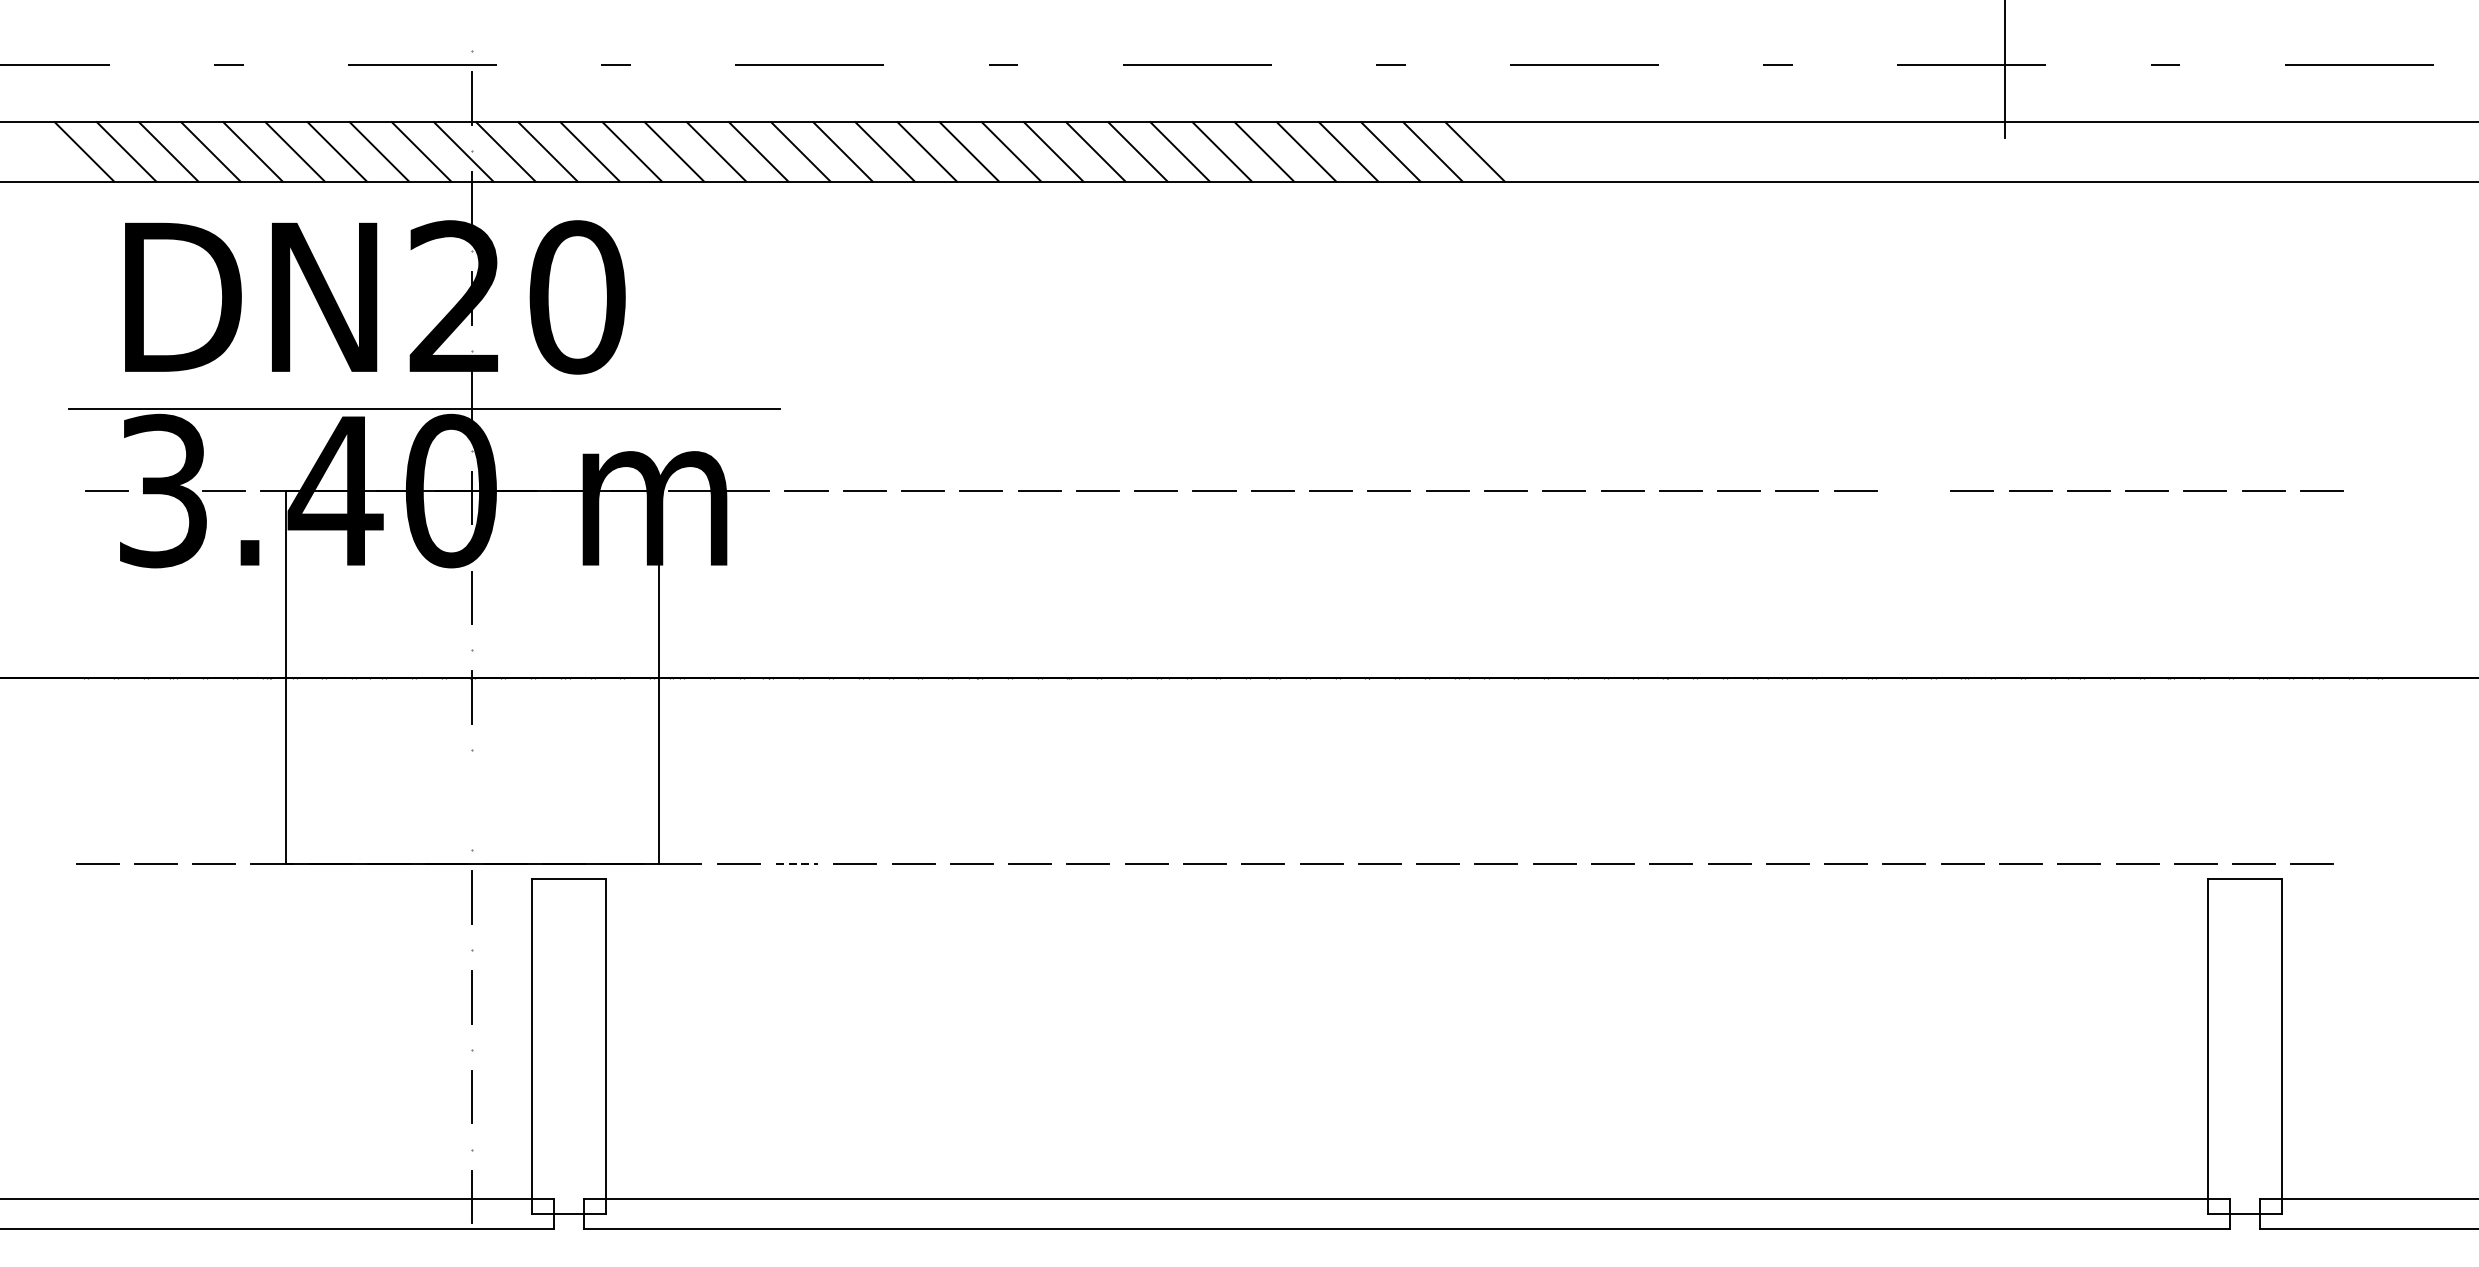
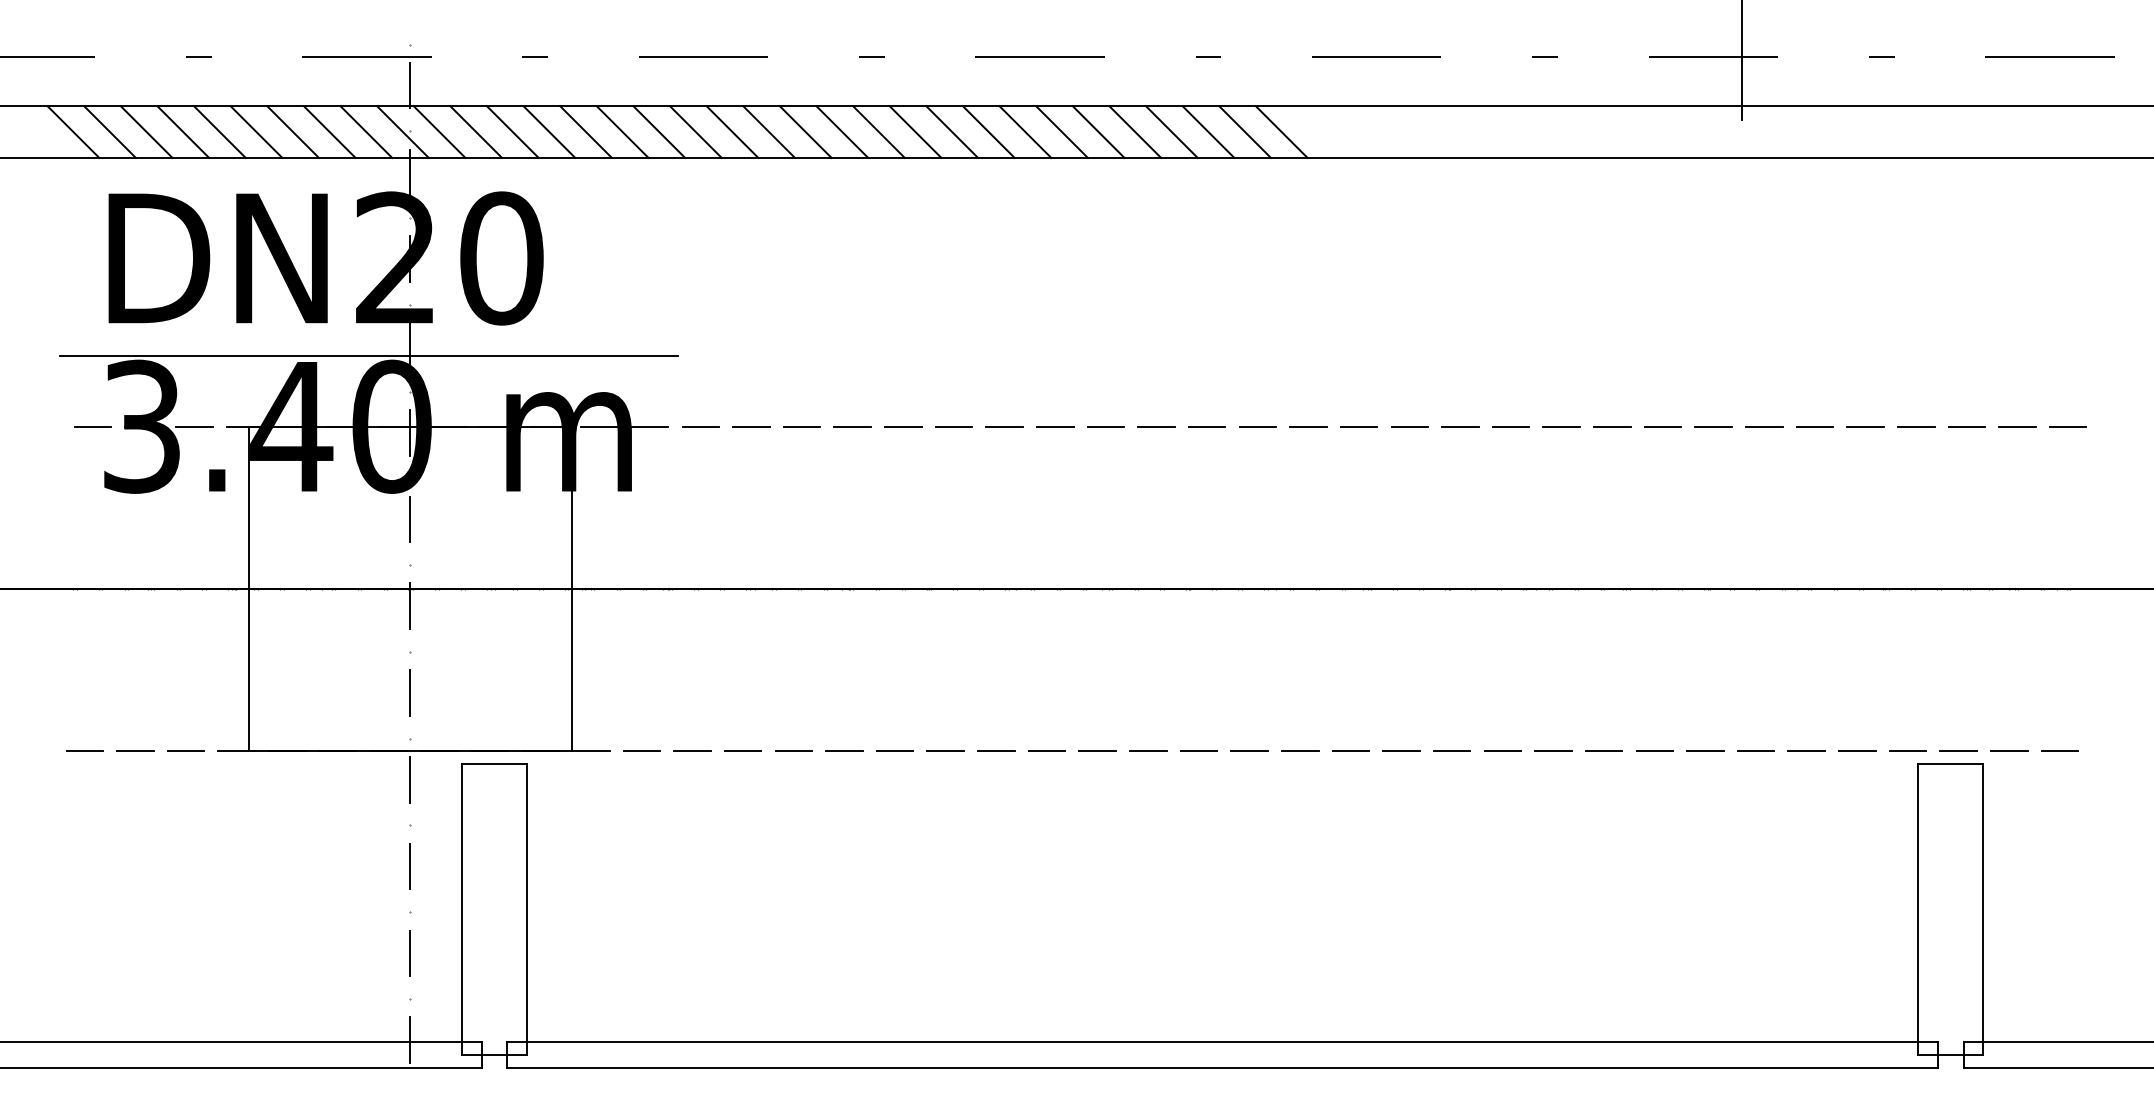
line: (2379, 490) -> (2067, 426), added
line: (1913, 491) -> (1662, 427), added
line: (472, 796) -> (410, 692), added
line: (798, 863) -> (693, 750), dashed -> solid
line: (2370, 863) -> (2059, 750), added

